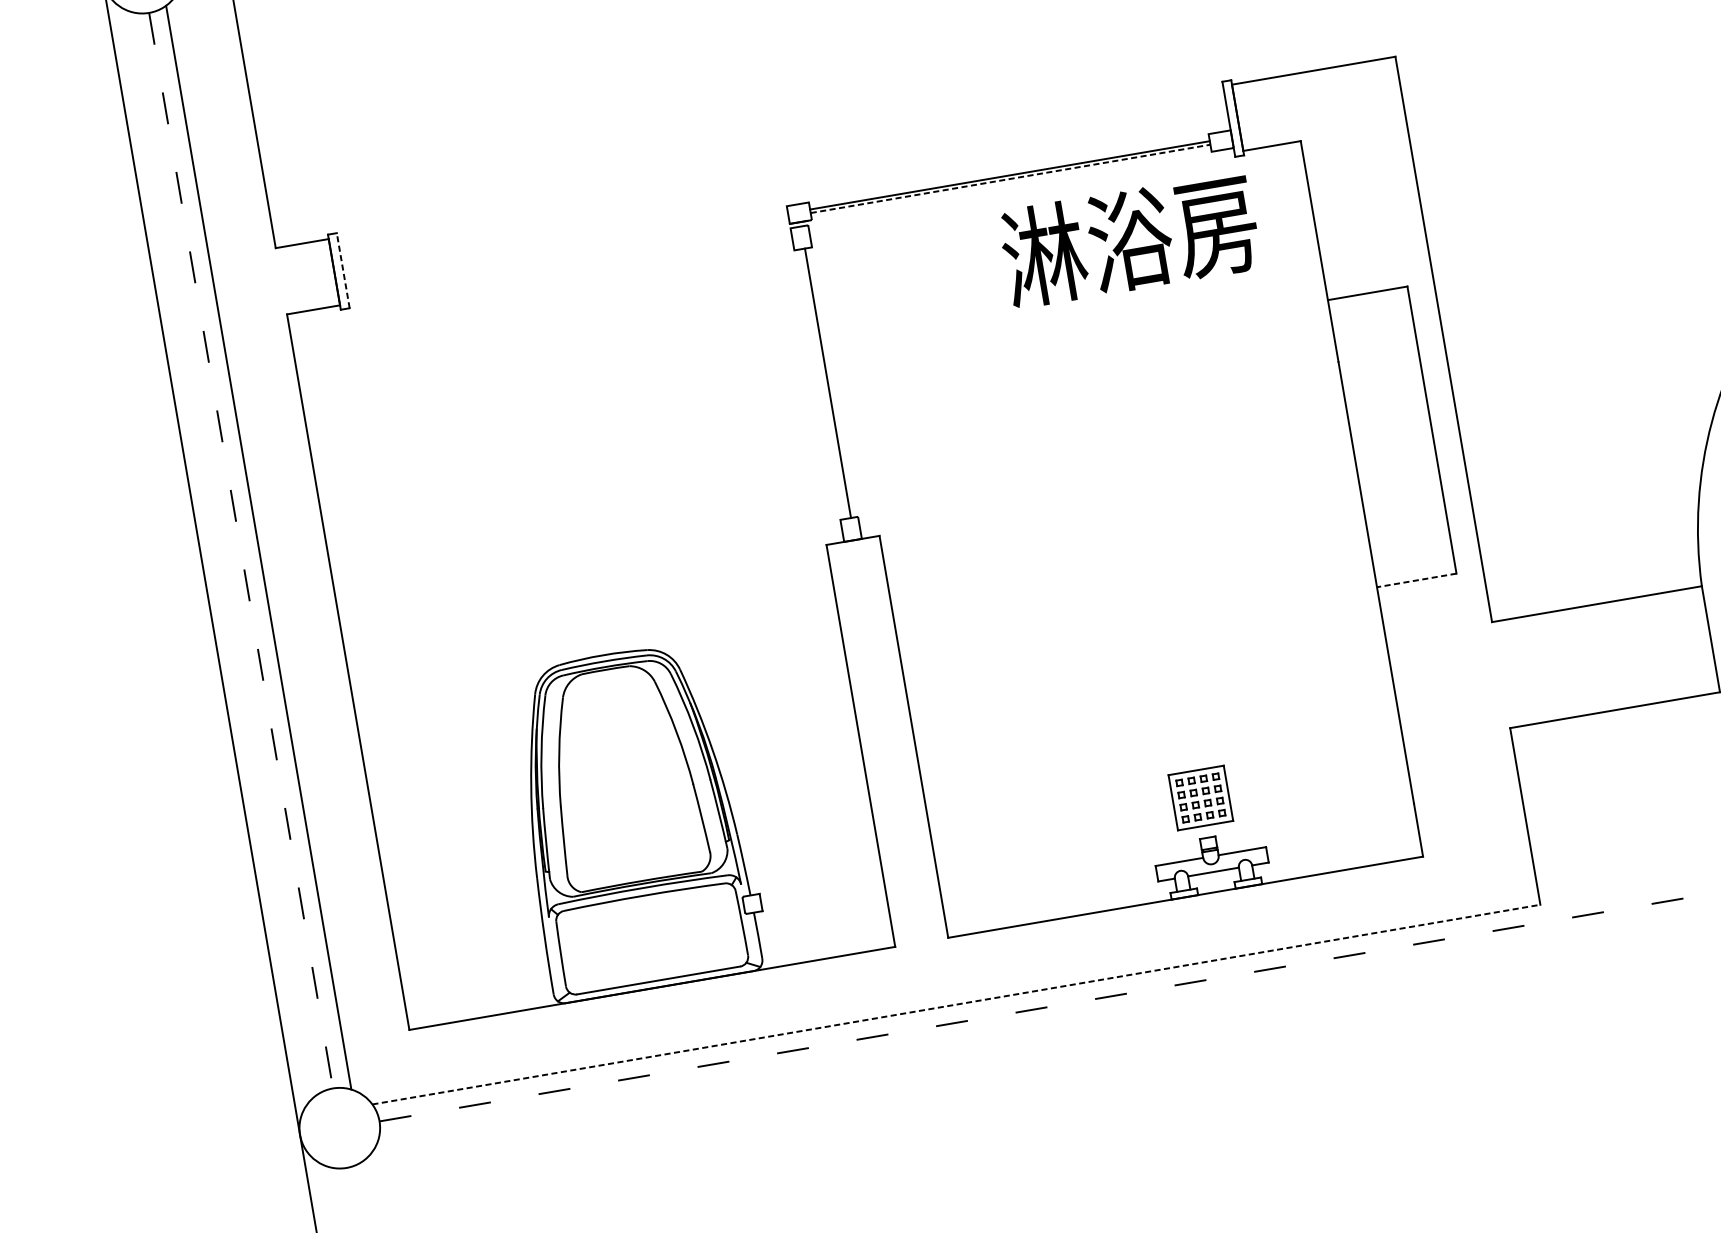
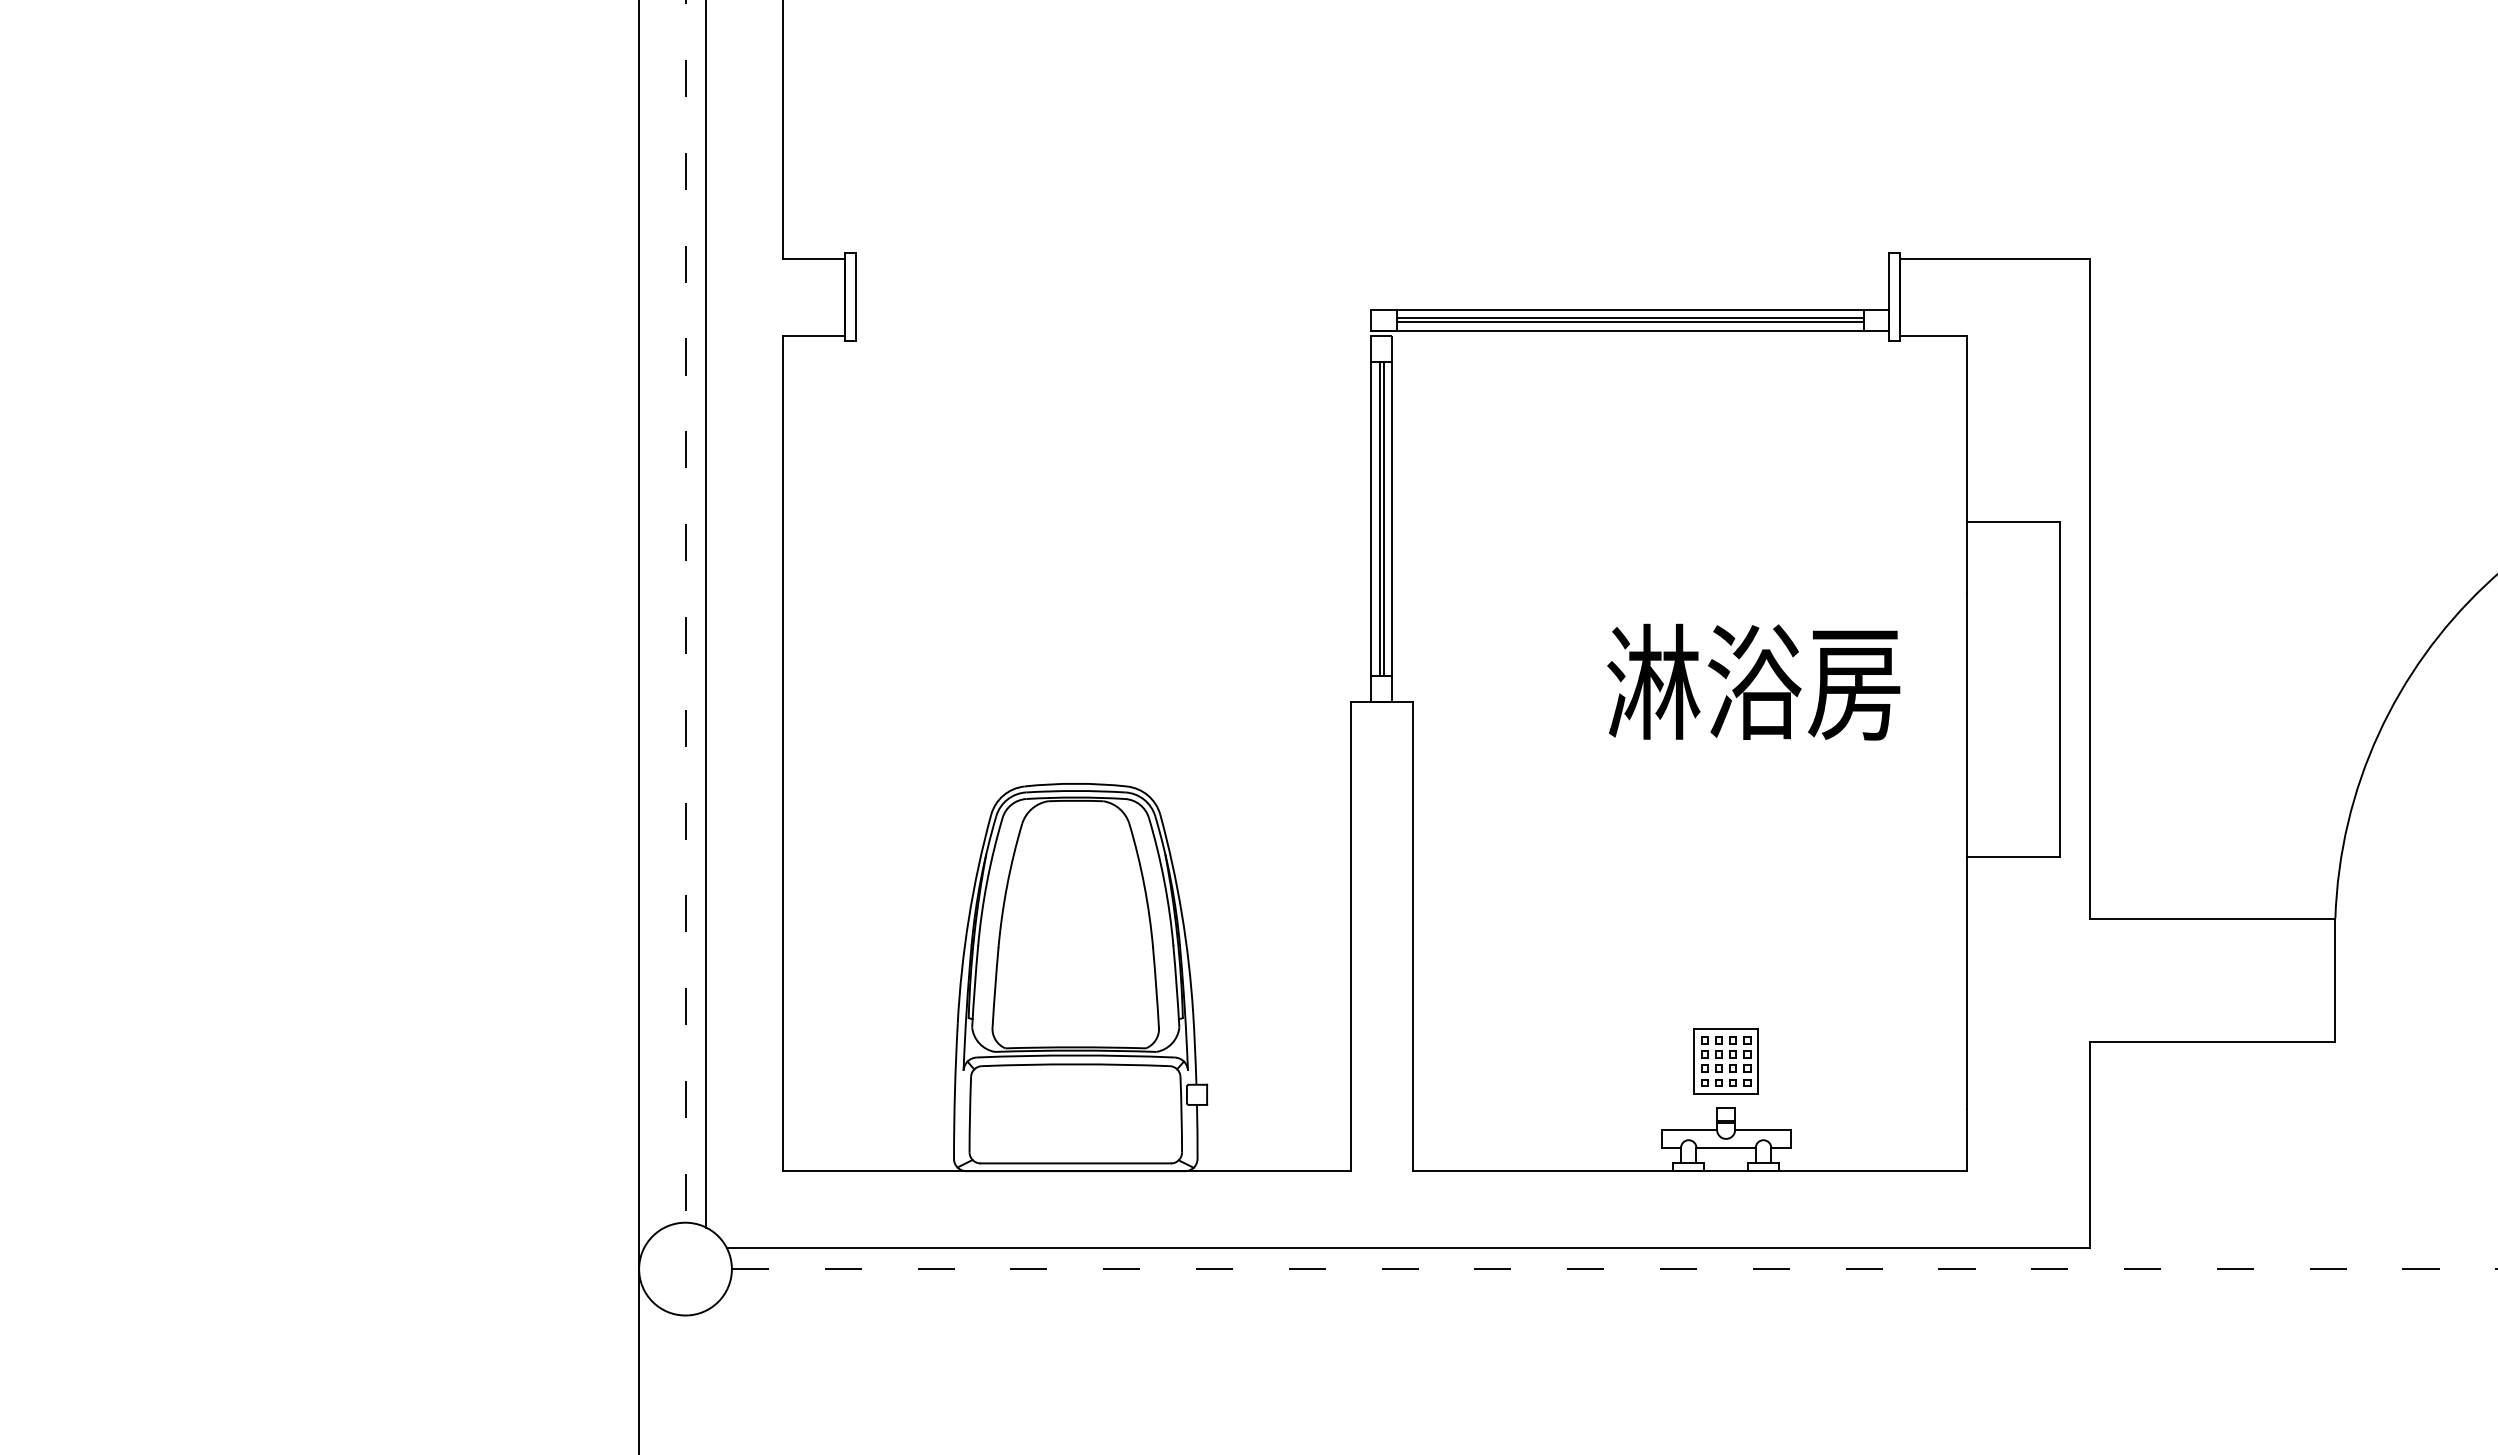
line: (1008, 168) -> (1630, 310), added
line: (1010, 178) -> (1630, 322), dashed -> solid
line: (1011, 185) -> (1630, 330), added
text: (1129, 239) -> (1753, 681), moved
line: (343, 270) -> (855, 297), dashed -> solid
line: (834, 381) -> (1391, 518), added
line: (824, 383) -> (1379, 518), added
line: (817, 384) -> (1371, 518), added
line: (1416, 580) -> (2012, 856), dashed -> solid
line: (956, 1004) -> (1408, 1248), dashed -> solid

